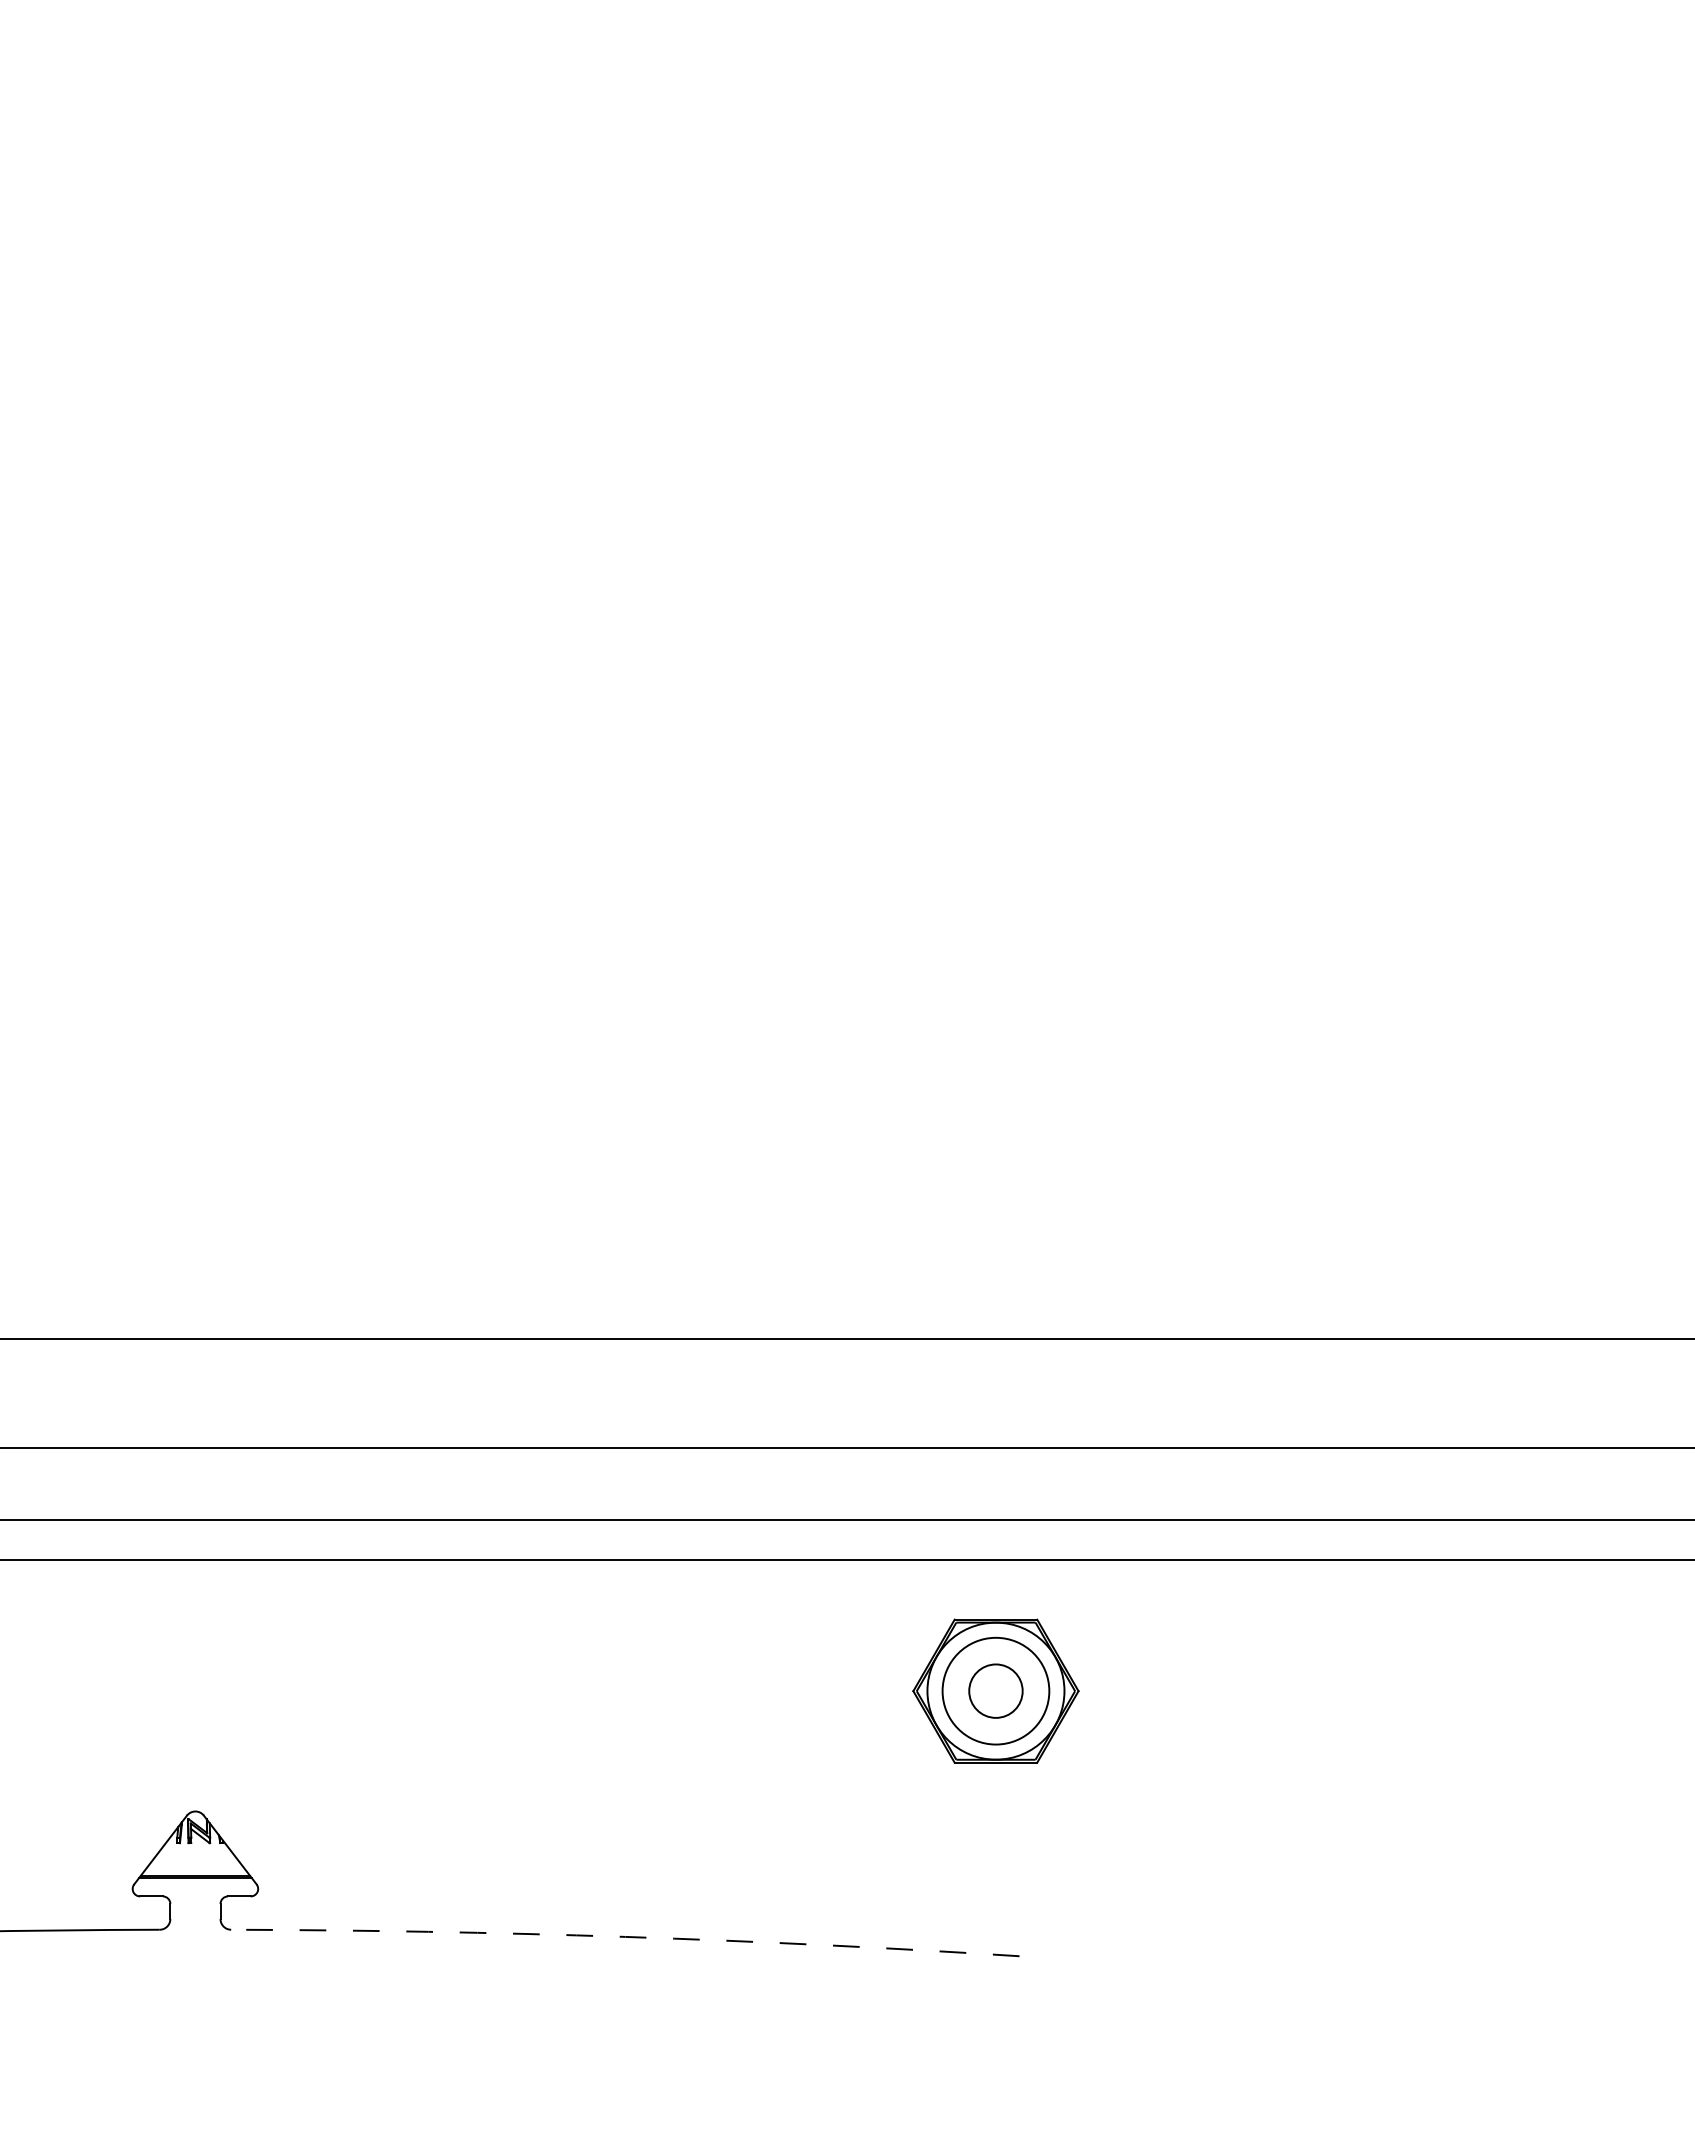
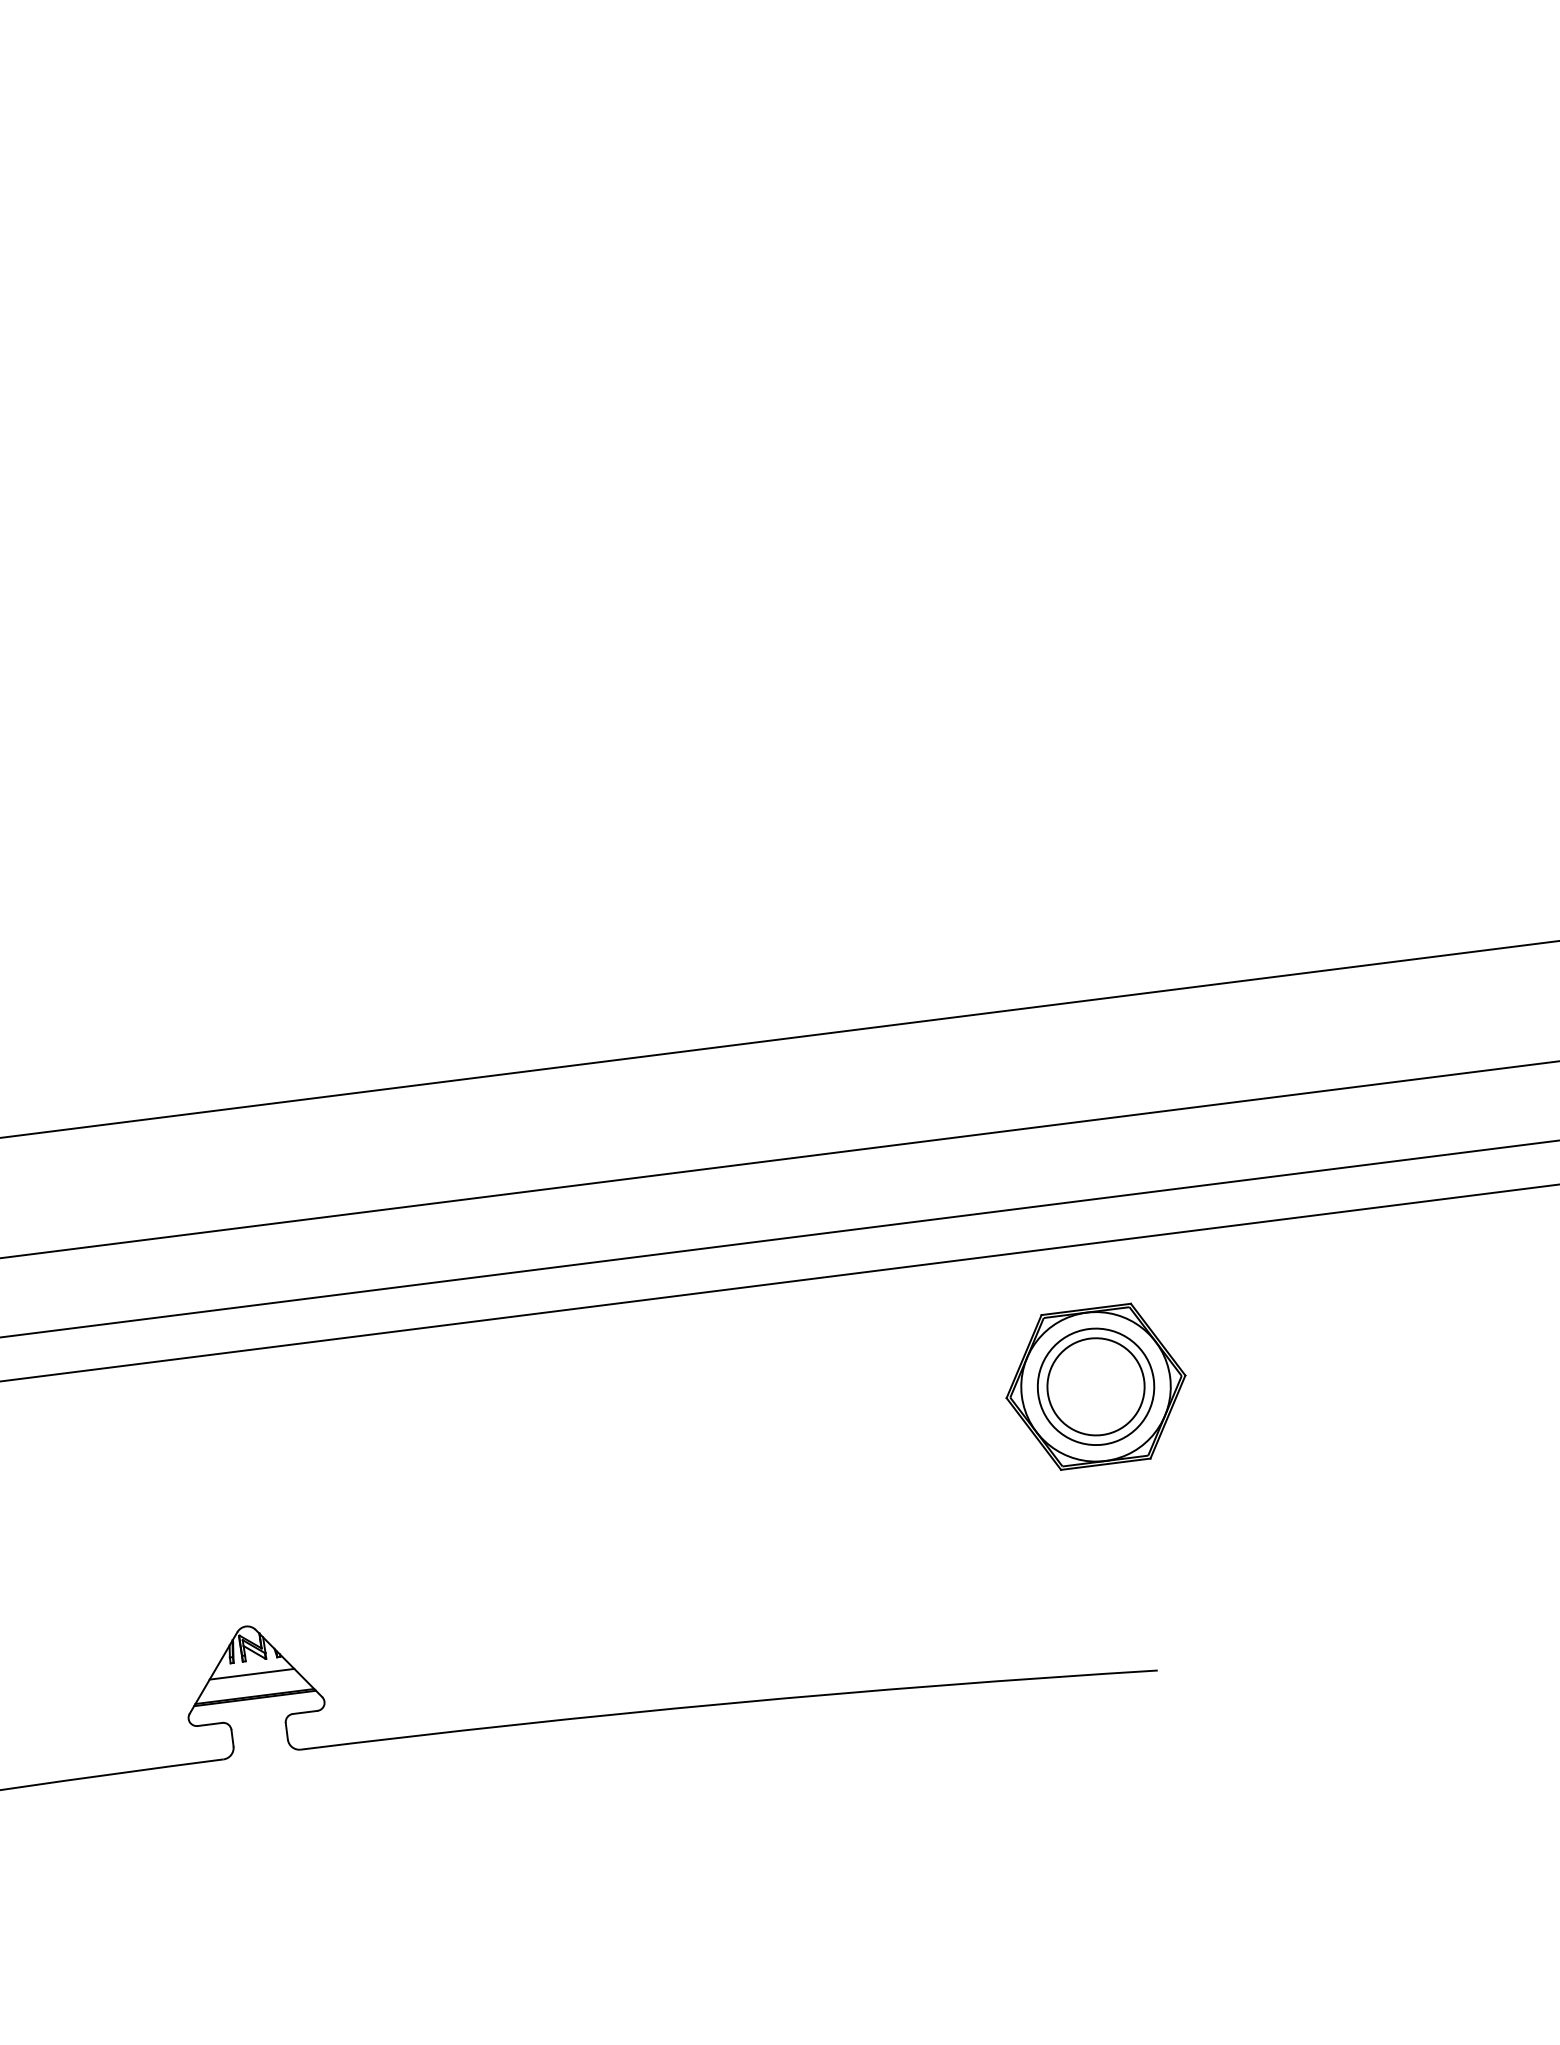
circle: (995, 1690) -> (1095, 1386), size x1.67
line: (195, 1855) -> (252, 1674), added
arc: (625, 1936) -> (728, 1703), dashed -> solid

